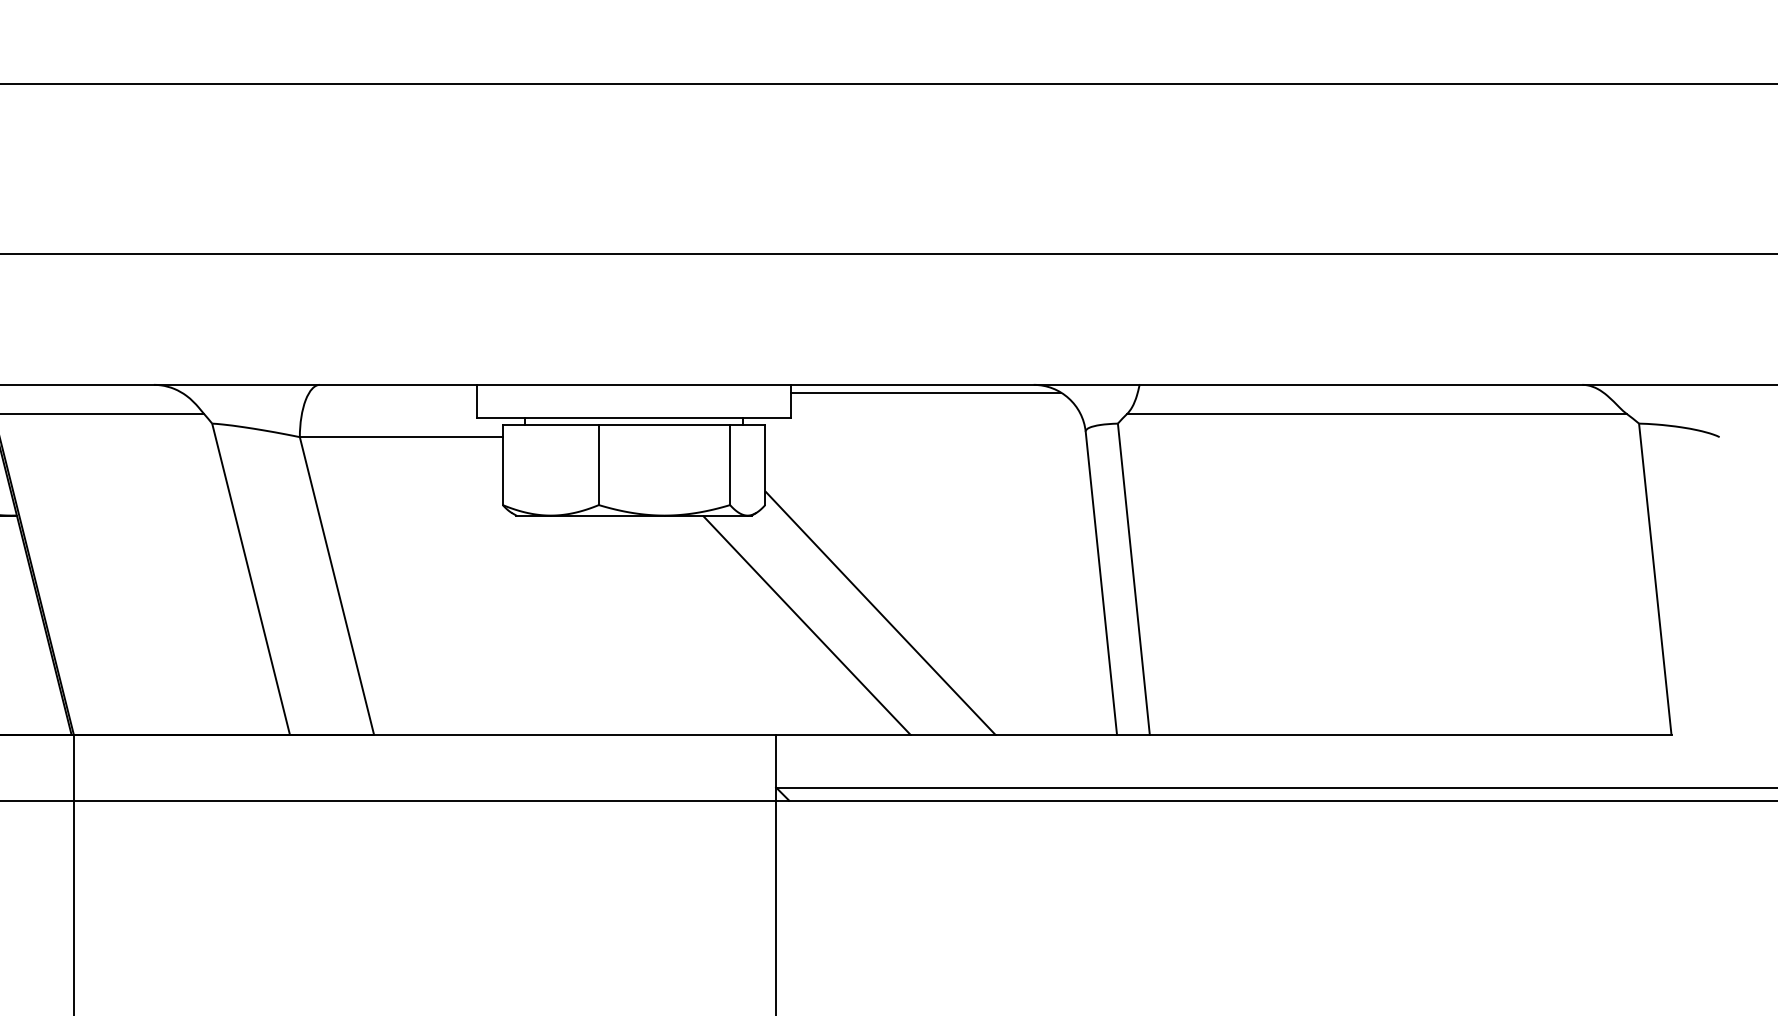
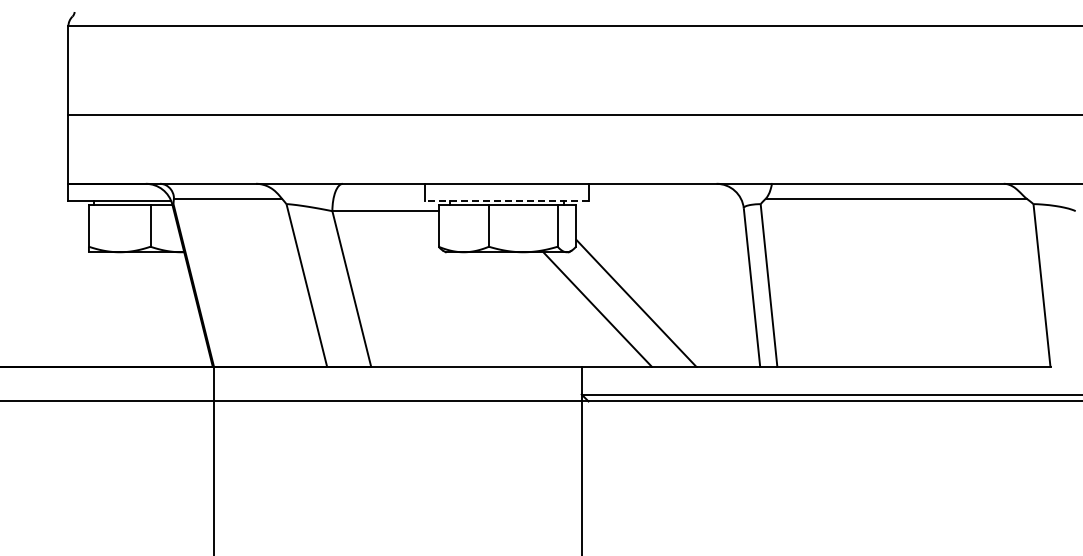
line: (924, 391) -> (659, 187), removed
line: (632, 416) -> (506, 200), solid -> dashed

